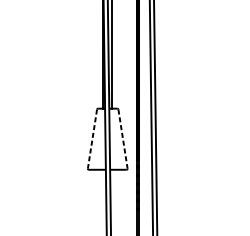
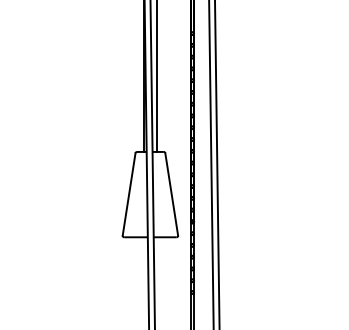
line: (92, 139) -> (129, 194), dashed -> solid
line: (122, 139) -> (171, 194), dashed -> solid

